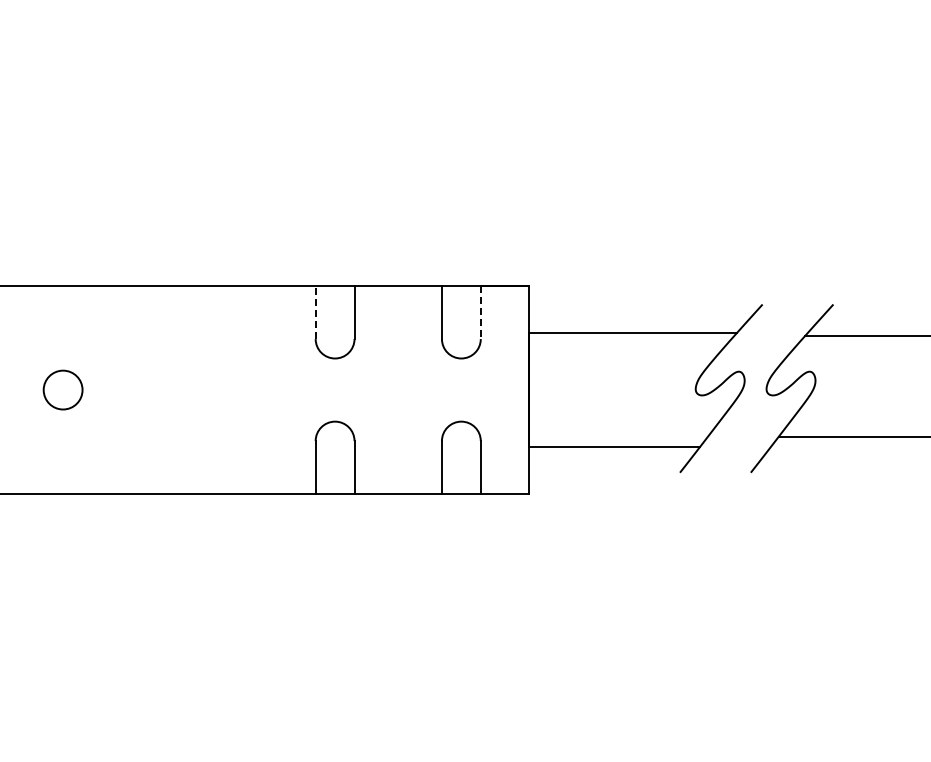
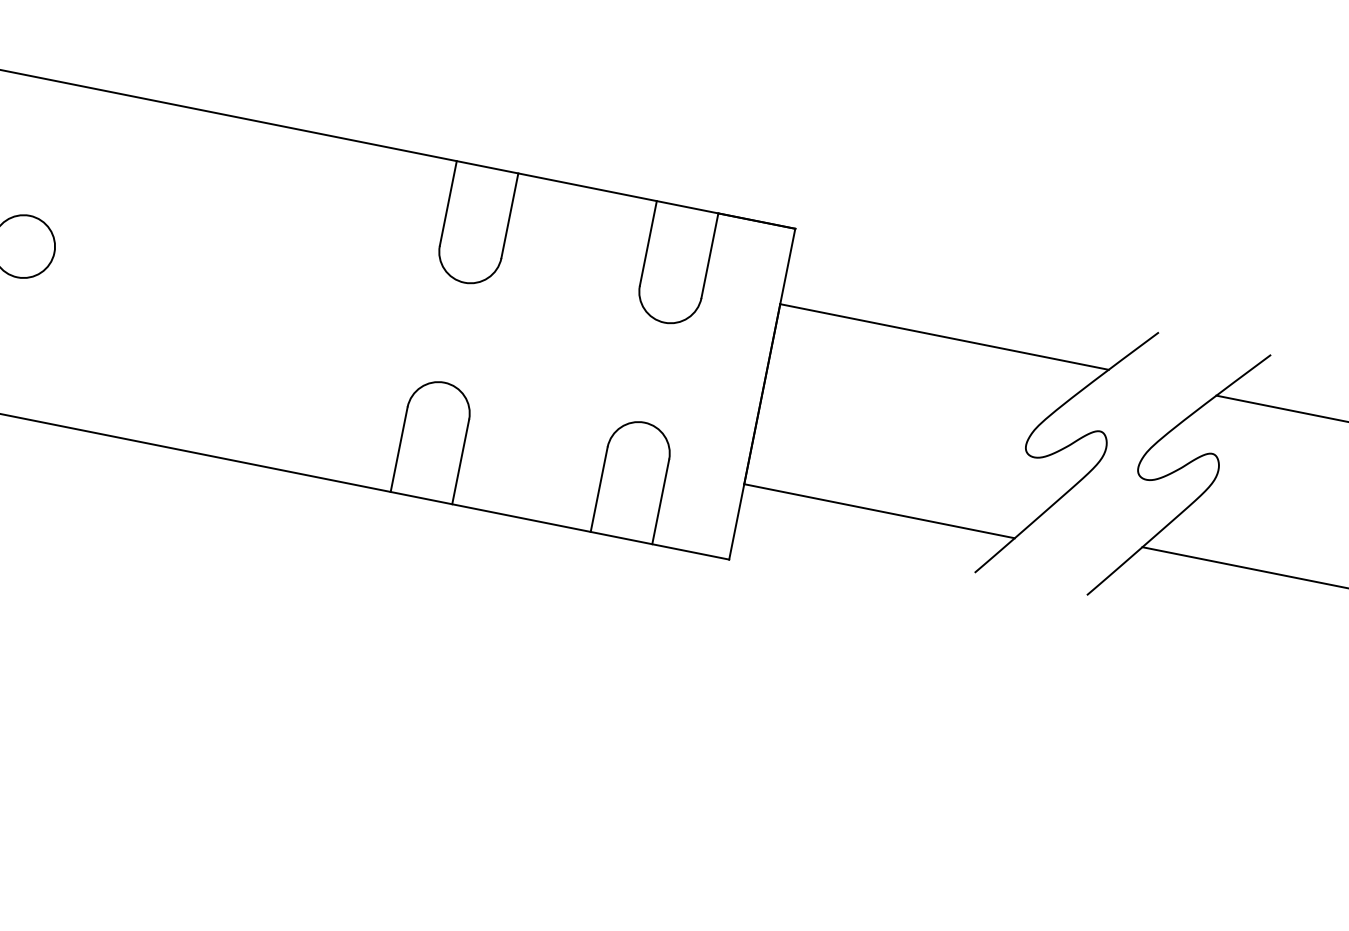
line: (315, 312) -> (448, 203), dashed -> solid
line: (480, 312) -> (709, 255), dashed -> solid

